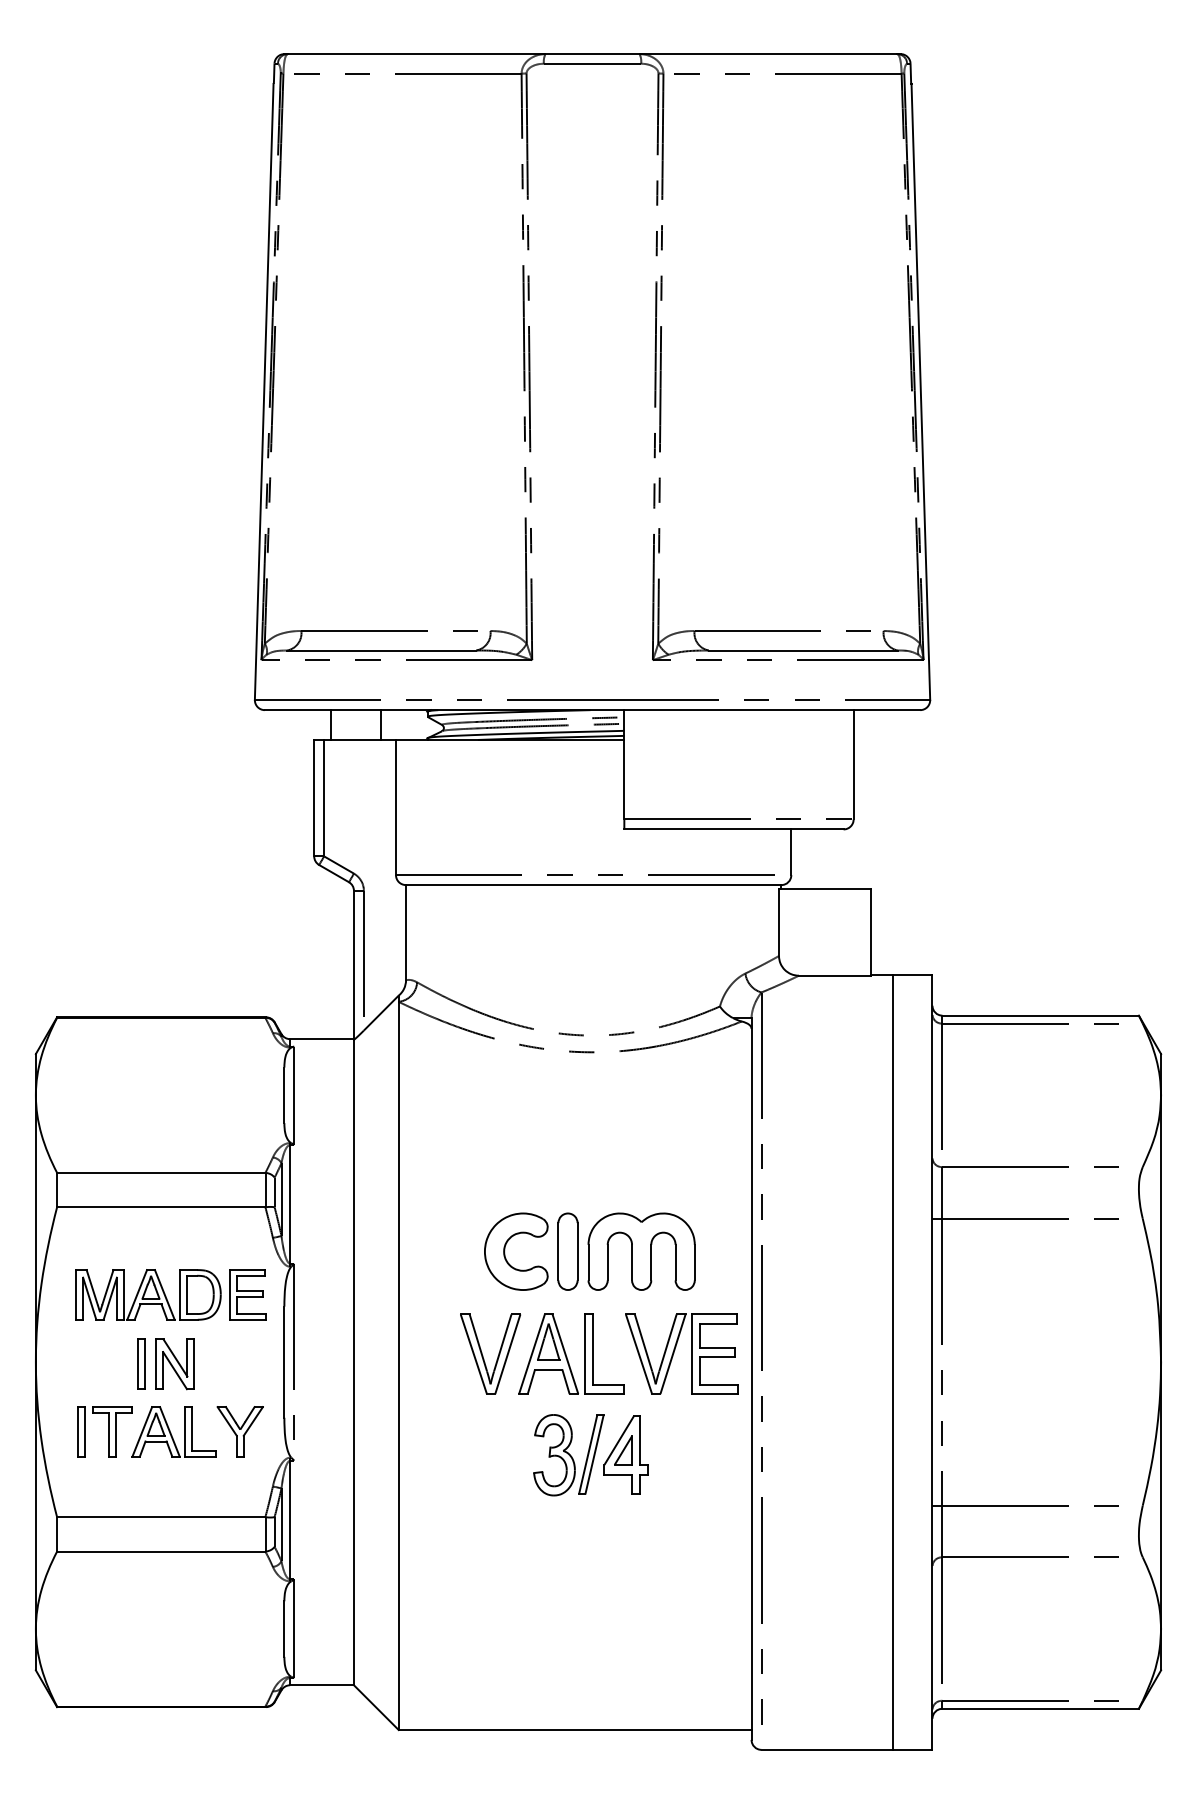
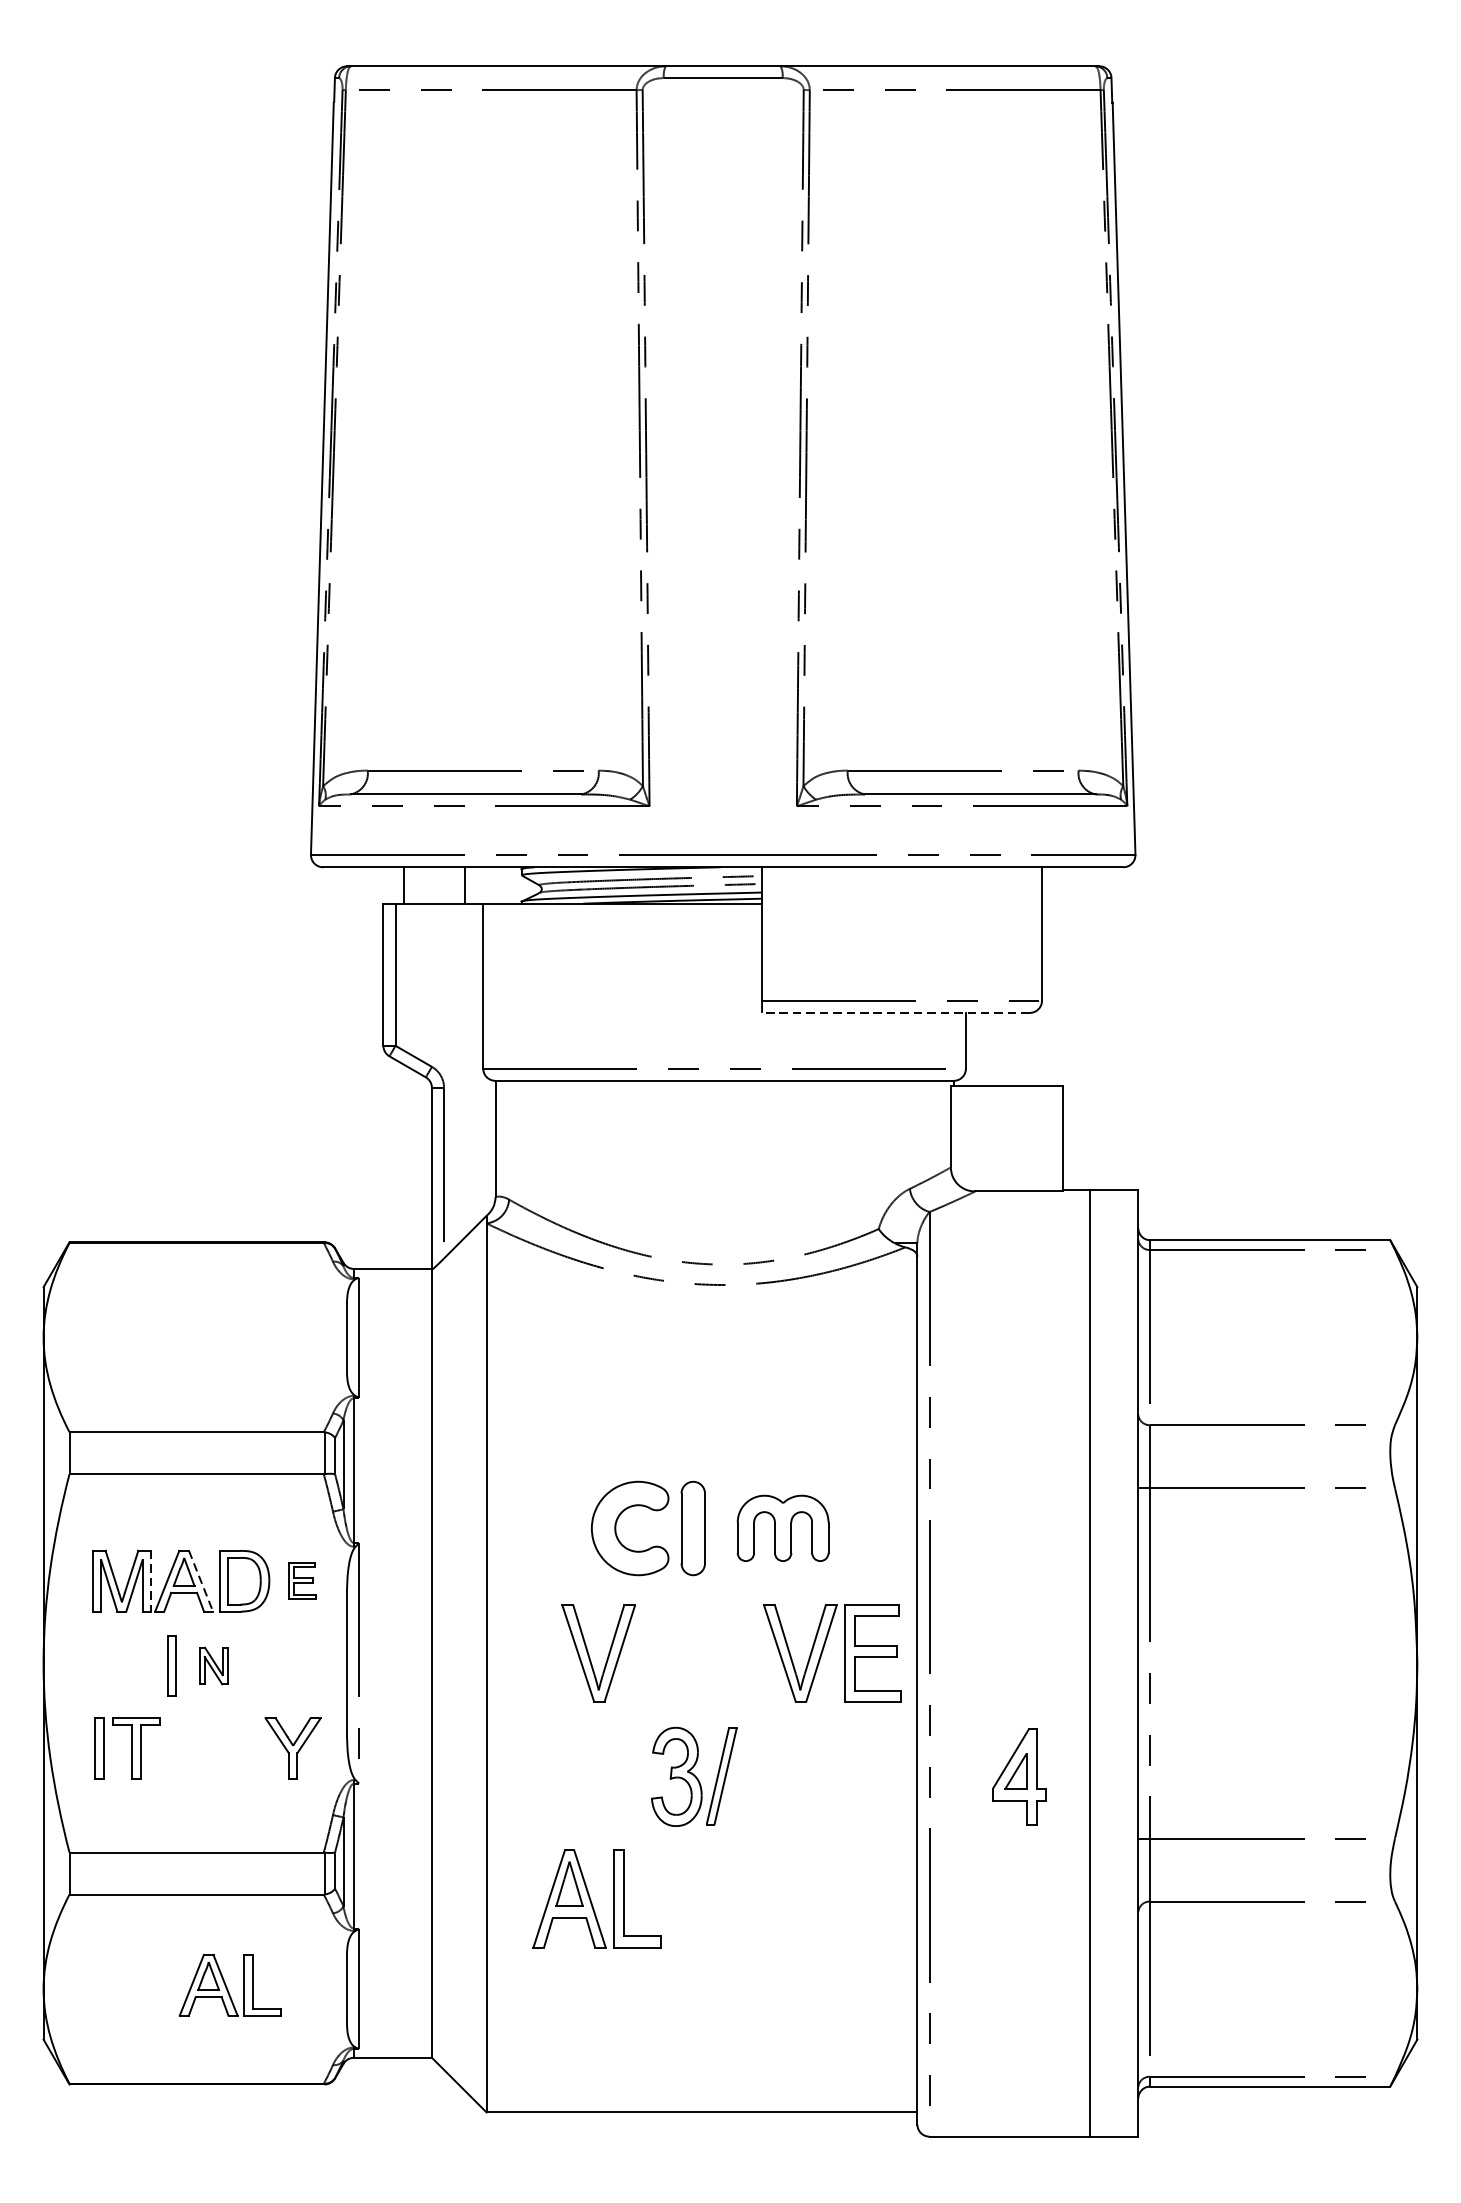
line: (733, 829) -> (895, 1012), solid -> dashed
part: (641, 1251) -> (782, 1528), size x0.7
line: (123, 1294) -> (150, 1580), solid -> dashed
line: (164, 1294) -> (200, 1580), solid -> dashed
part: (247, 1294) -> (301, 1580), size x0.6
part: (571, 1353) -> (597, 1898), moved
part: (174, 1364) -> (212, 1666), size x0.6
part: (173, 1431) -> (229, 1984), moved
part: (625, 1454) -> (1018, 1776), moved

